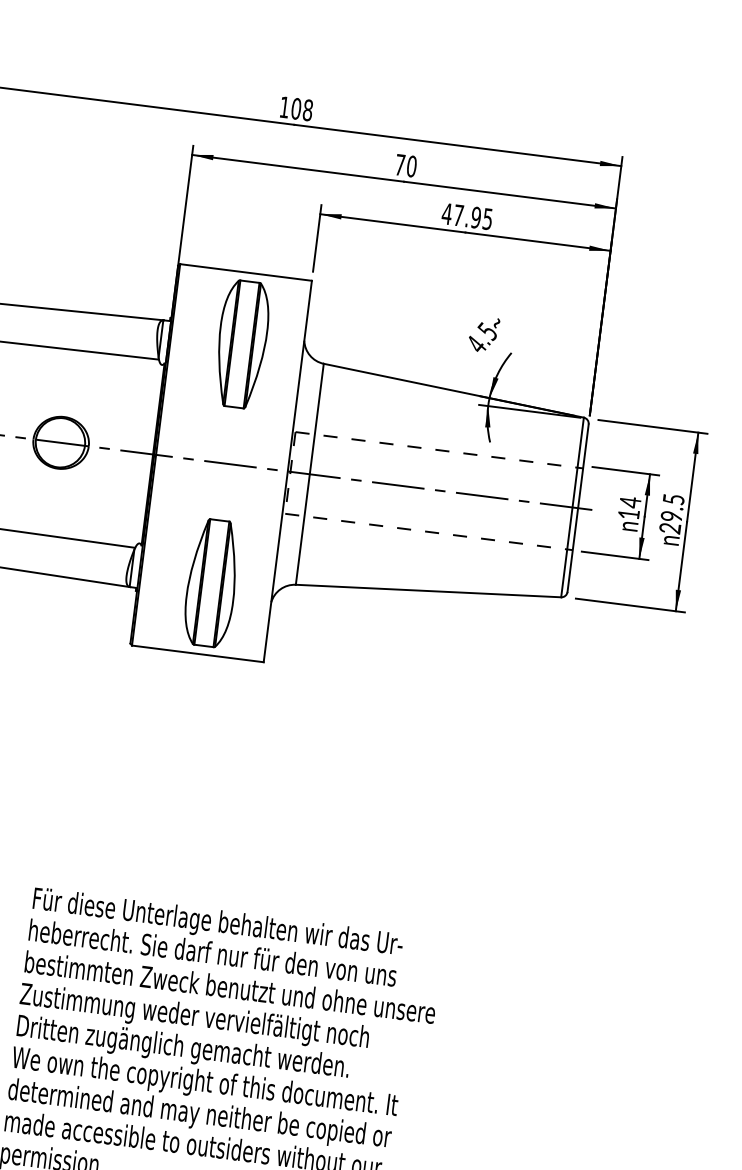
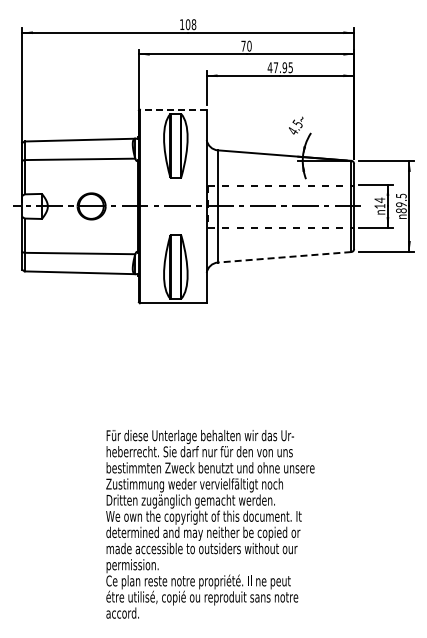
line: (244, 272) -> (172, 109), solid -> dashed
text: (670, 527) -> (401, 210), 29.5 -> 89.5
line: (428, 591) -> (284, 257), solid -> dashed

